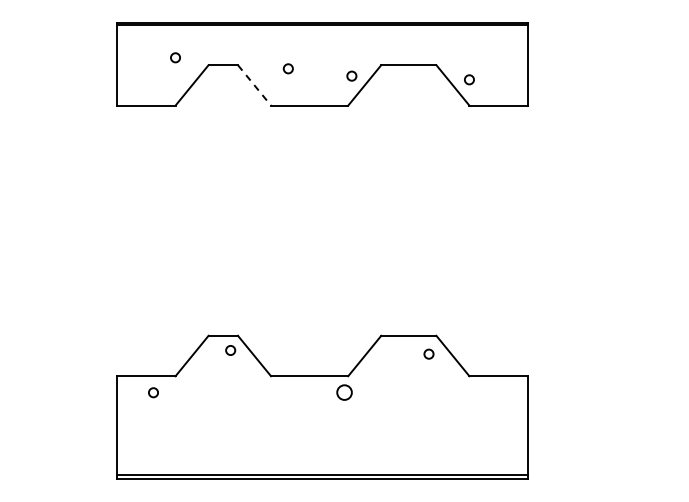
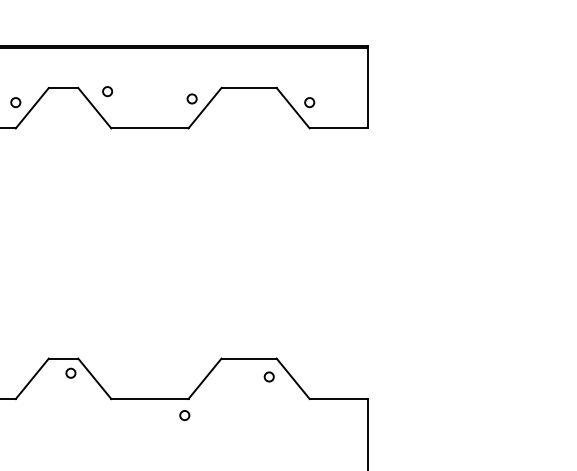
circle: (175, 57) -> (15, 102), moved
circle: (287, 68) -> (106, 91), moved
line: (254, 85) -> (94, 108), dashed -> solid
circle: (344, 392) -> (184, 415), size x0.62

